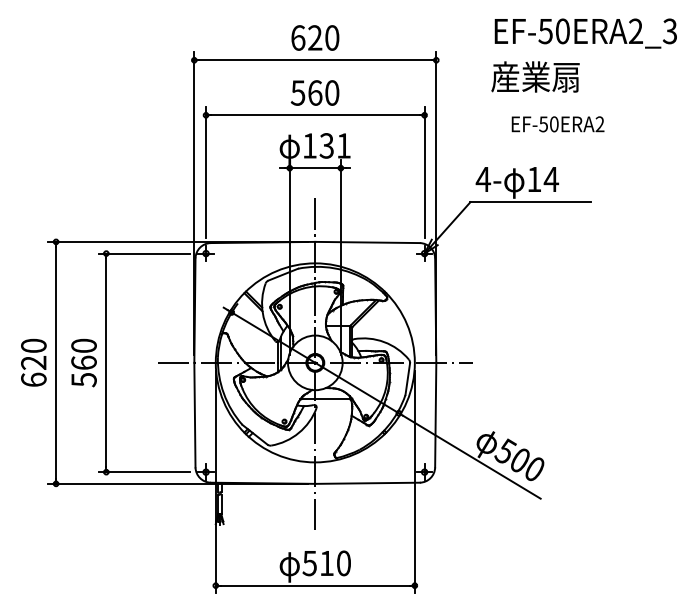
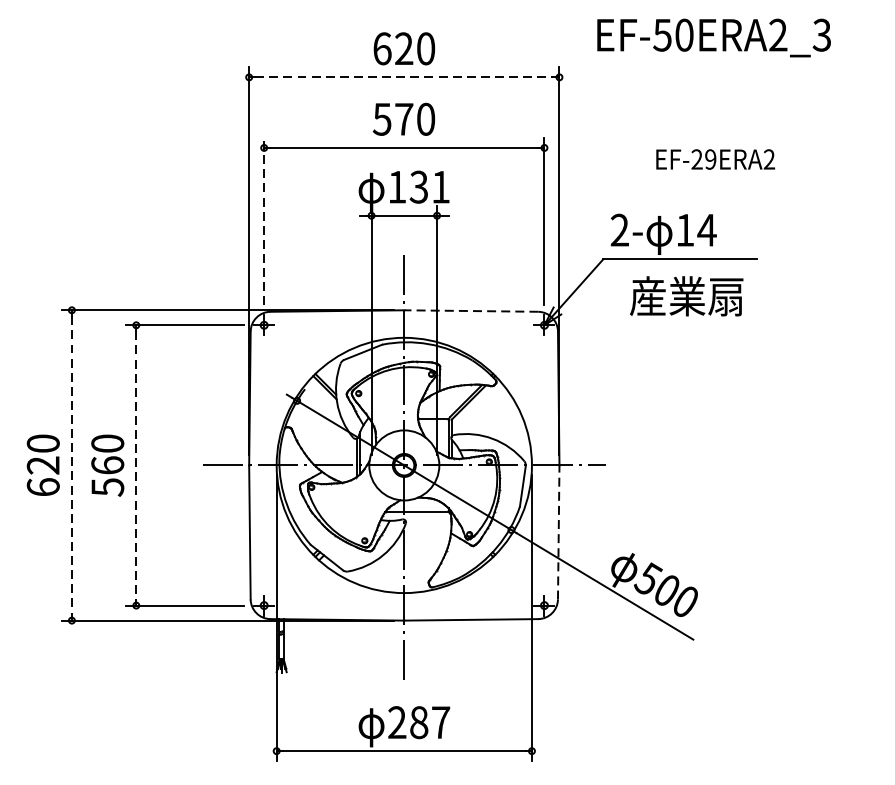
text: (585, 33) -> (713, 37), moved
line: (315, 60) -> (404, 77), solid -> dashed
text: (535, 76) -> (686, 295), moved
text: (315, 92) -> (404, 118), 560 -> 570
text: (548, 124) -> (703, 159), EF-50ERA2 -> EF-29ERA2
line: (206, 172) -> (264, 221), solid -> dashed
text: (483, 178) -> (619, 228), 4- -> 2-
line: (367, 242) -> (471, 311), solid -> dashed
line: (106, 362) -> (136, 464), solid -> dashed
line: (56, 363) -> (72, 466), solid -> dashed
line: (435, 414) -> (558, 531), solid -> dashed
text: (326, 563) -> (418, 722), 510 -> 287

